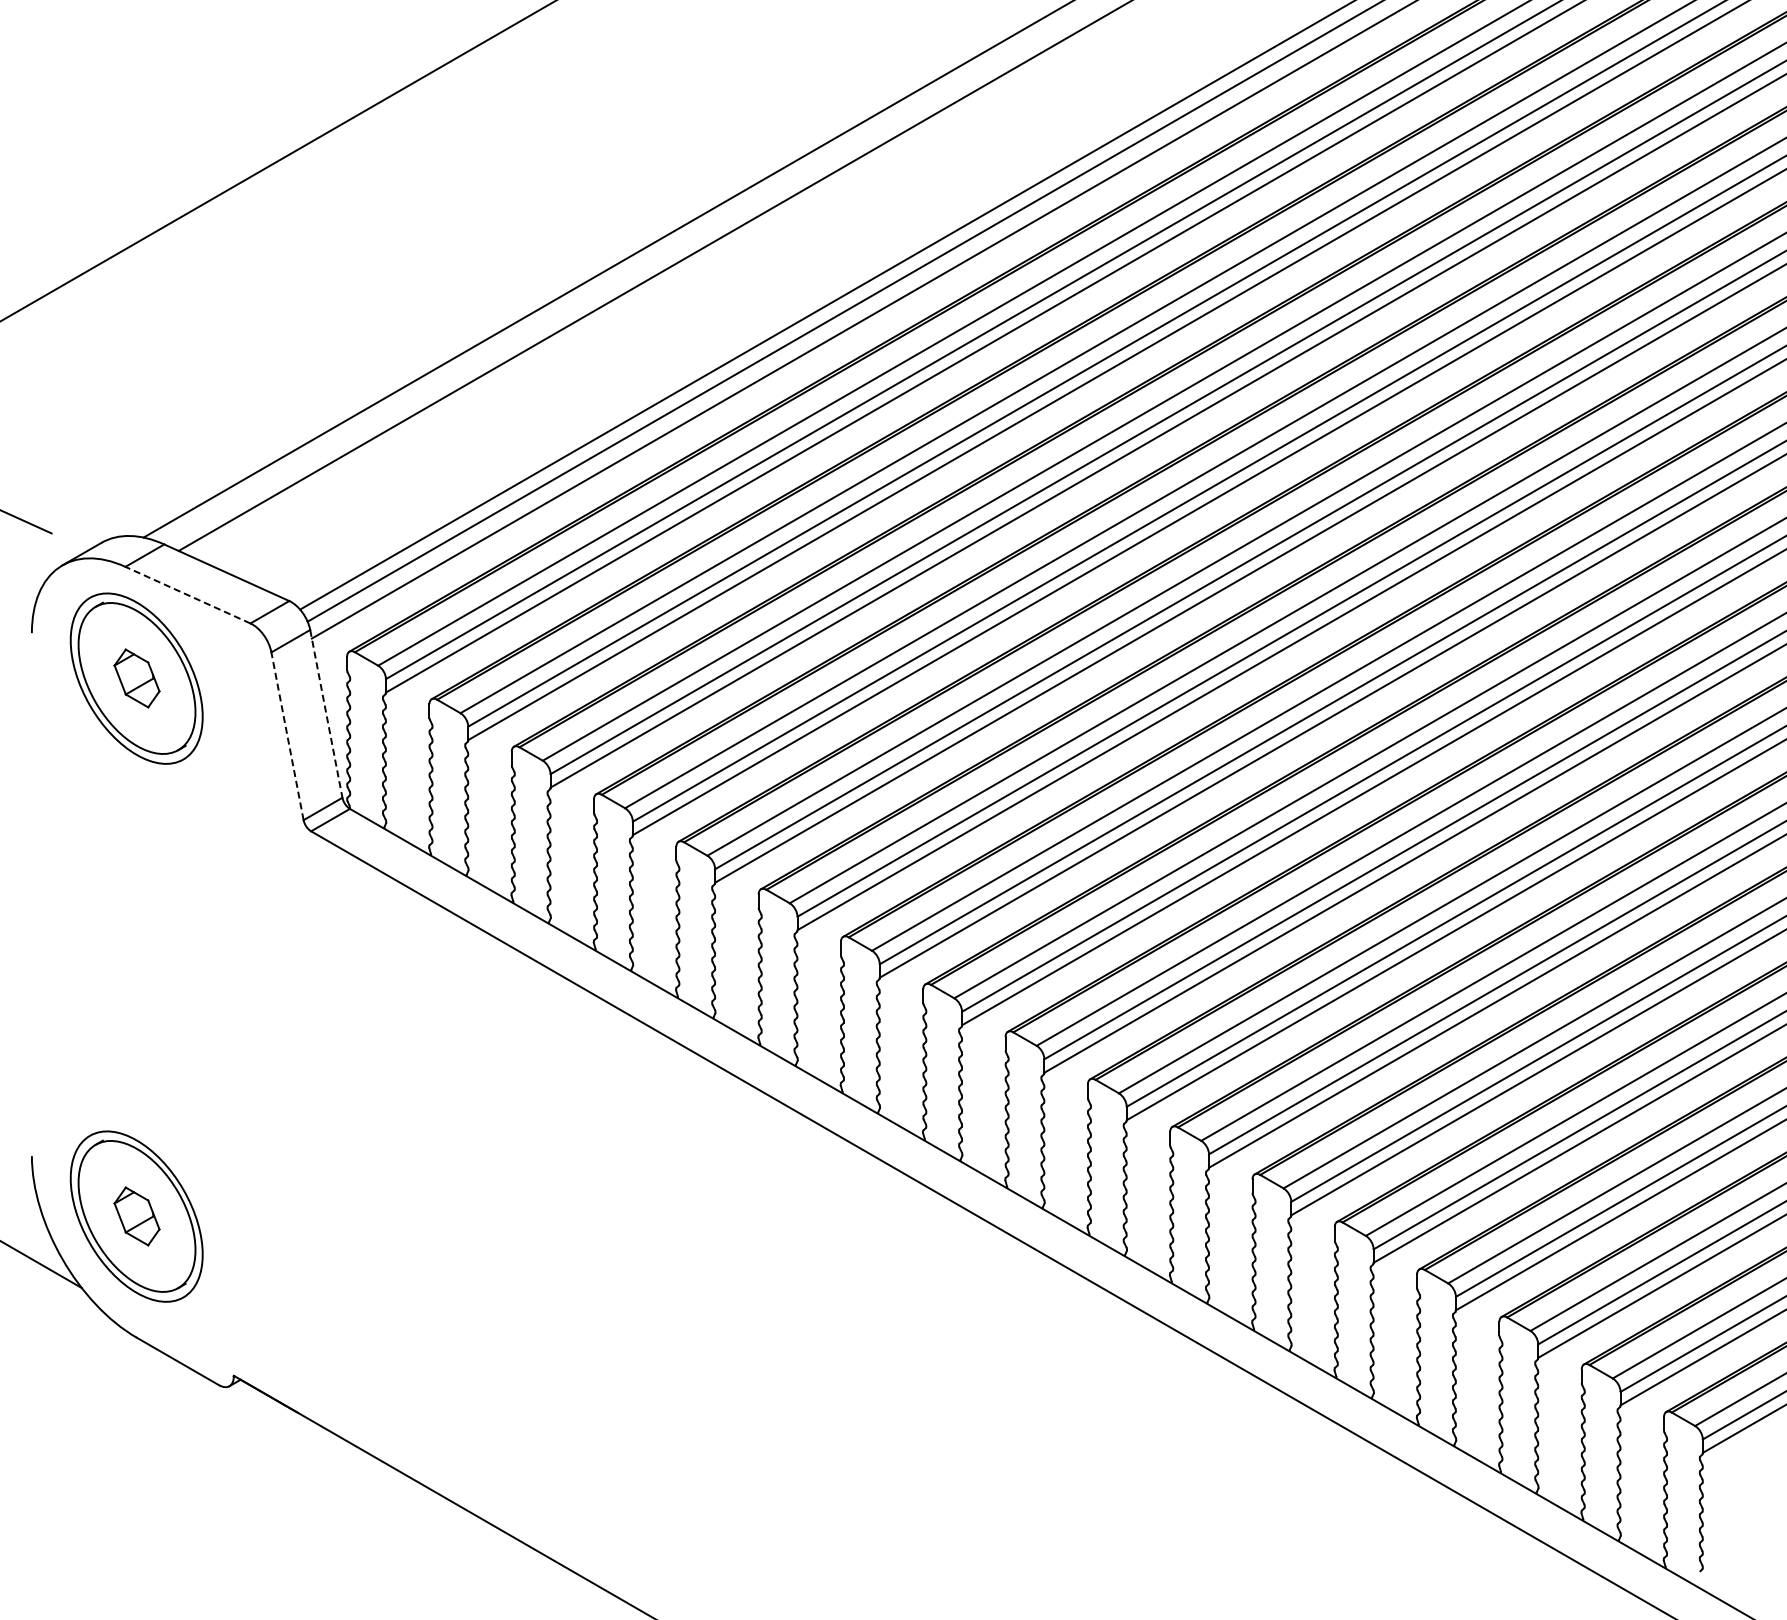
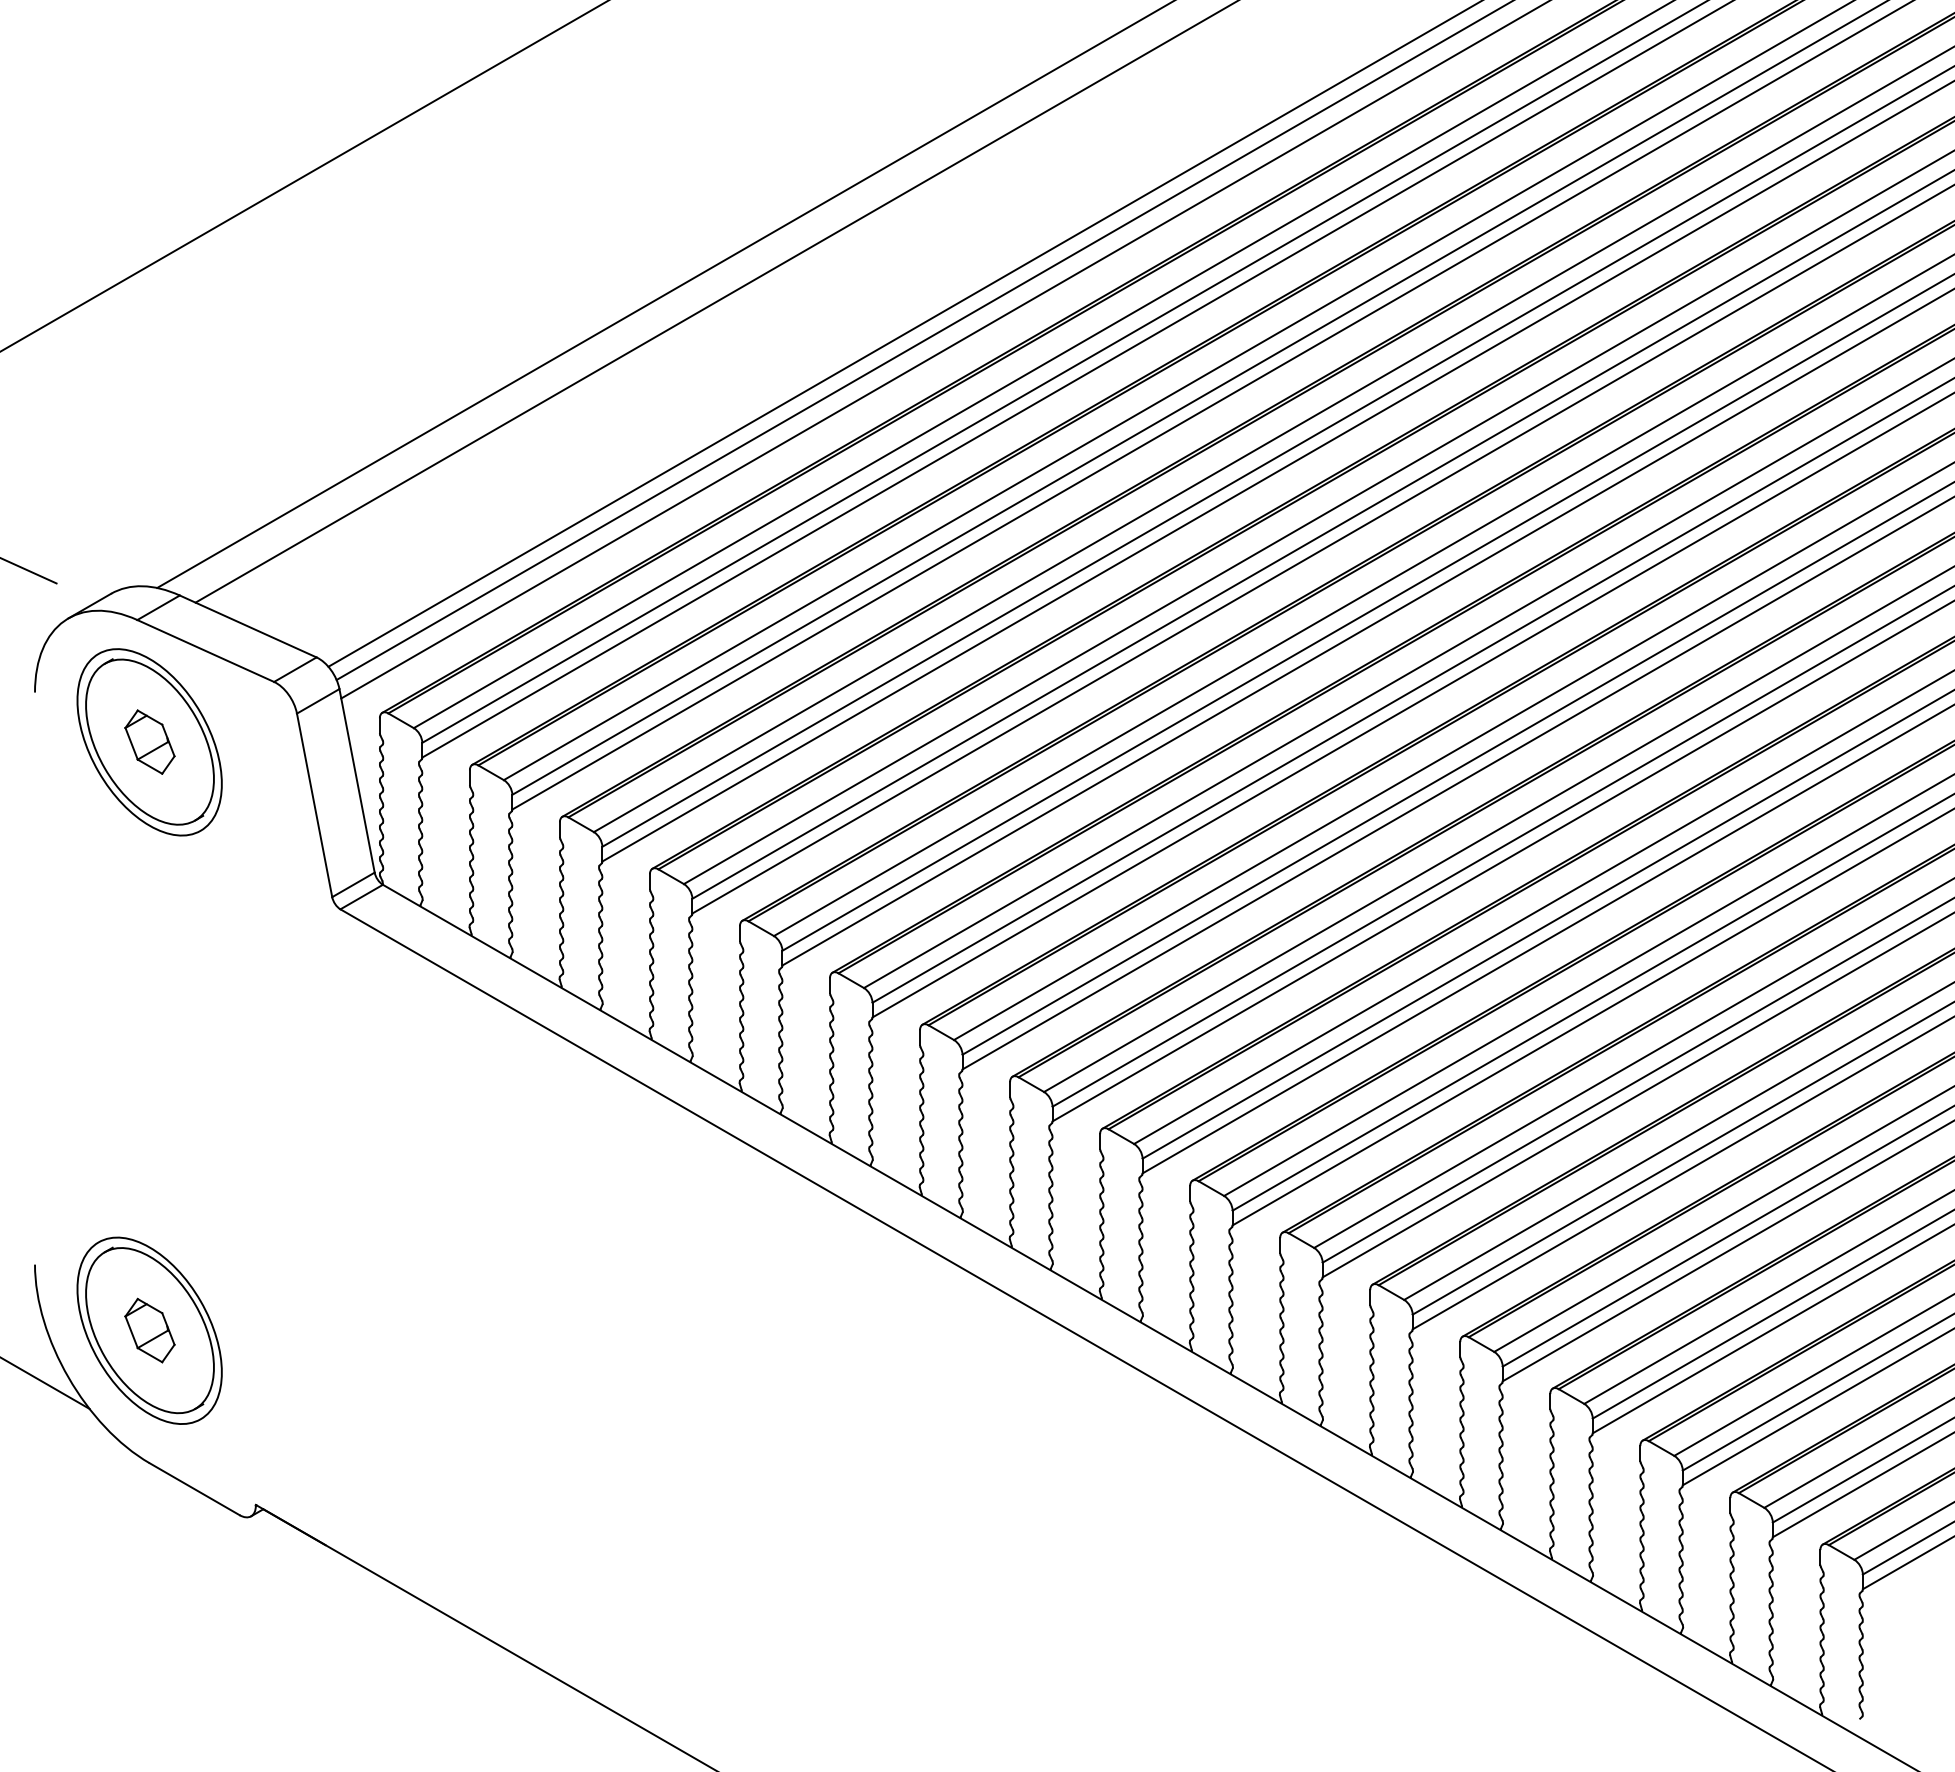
line: (187, 595) -> (205, 651), dashed -> solid
line: (326, 714) -> (357, 781), dashed -> solid
line: (287, 735) -> (314, 804), dashed -> solid

